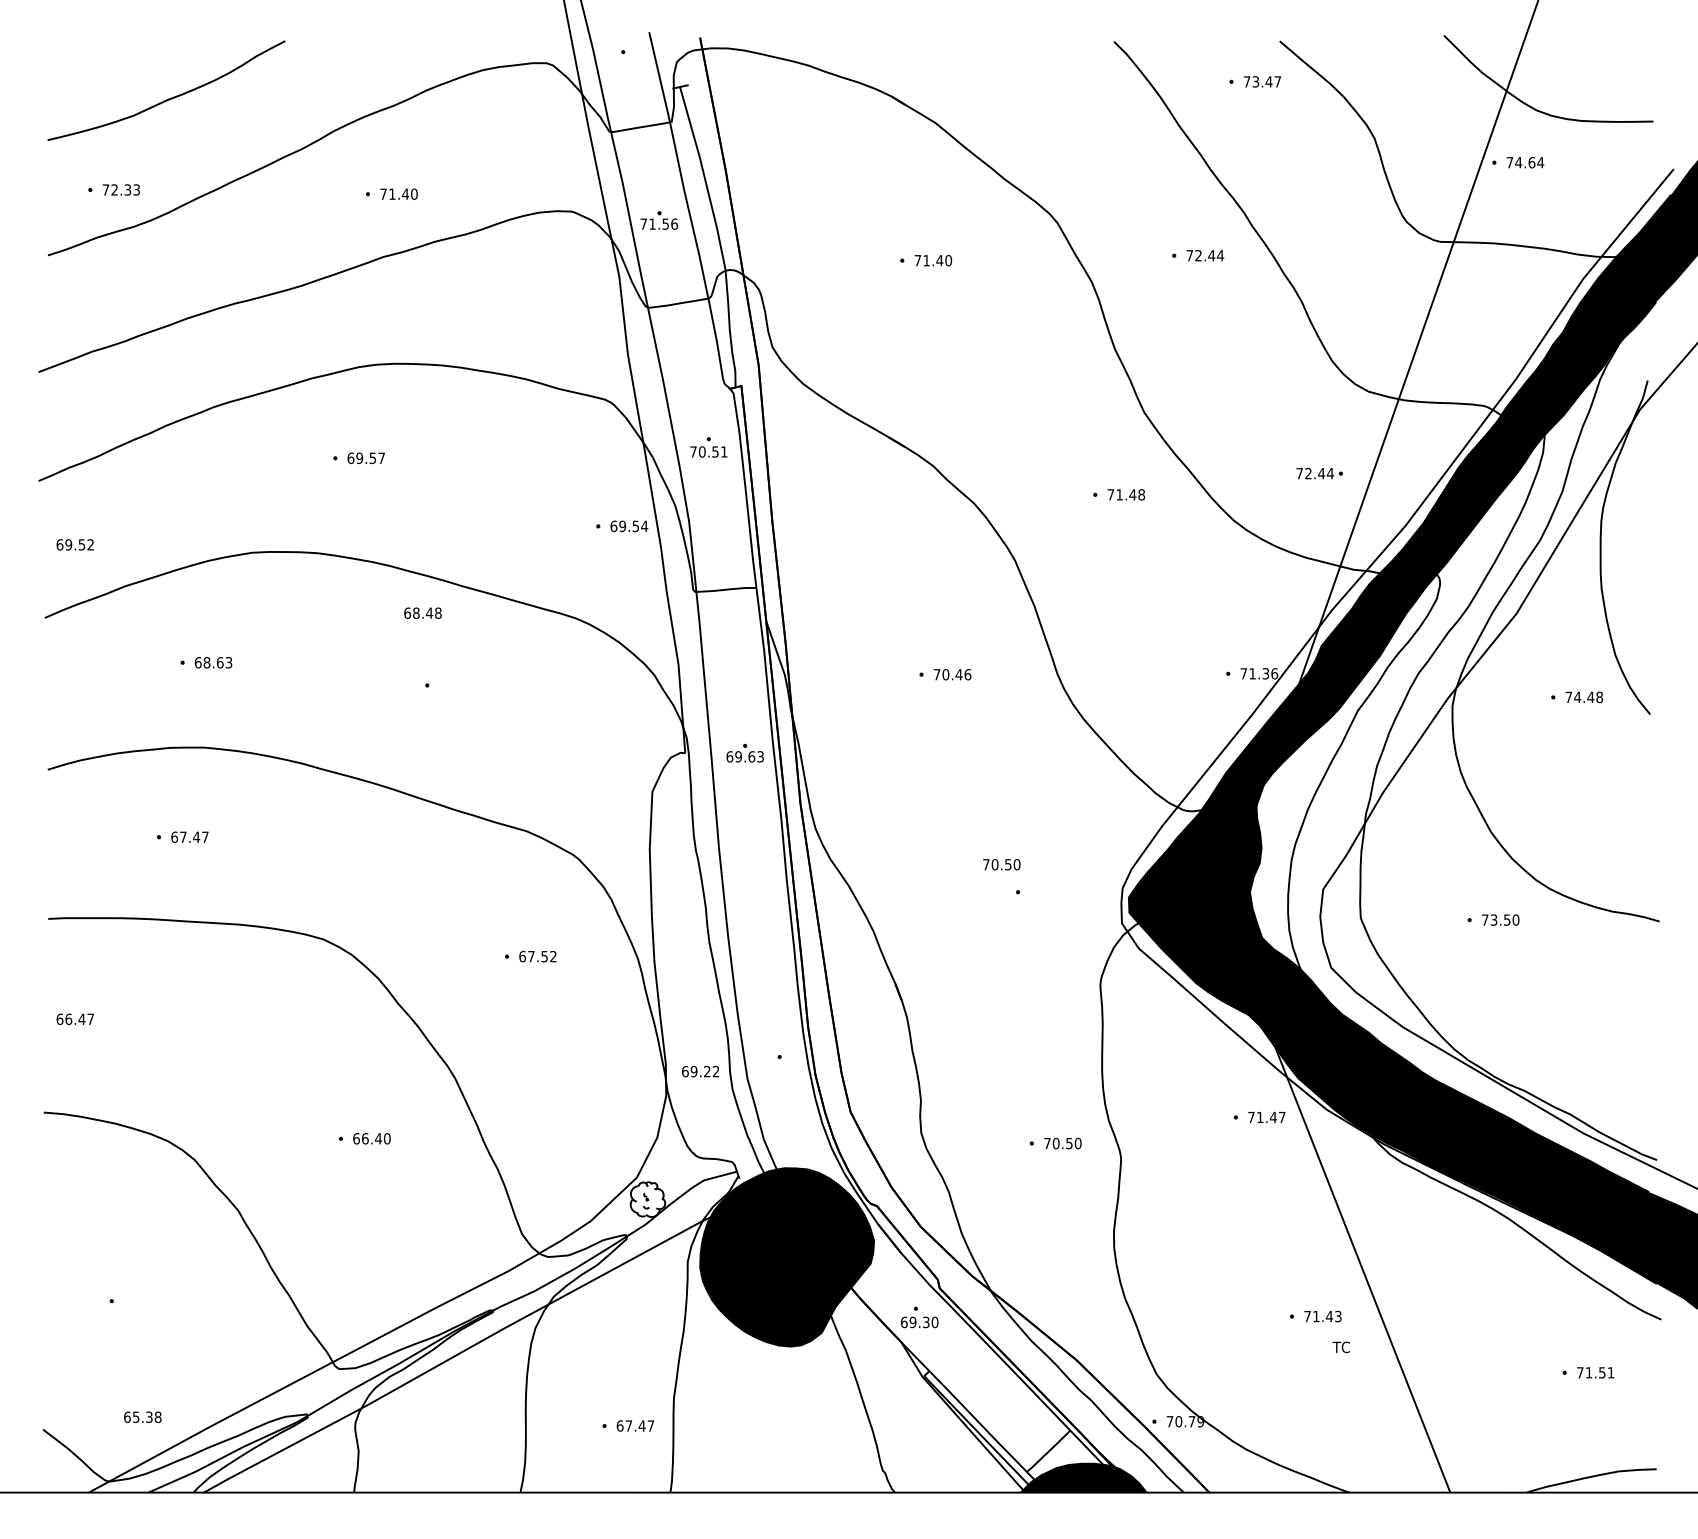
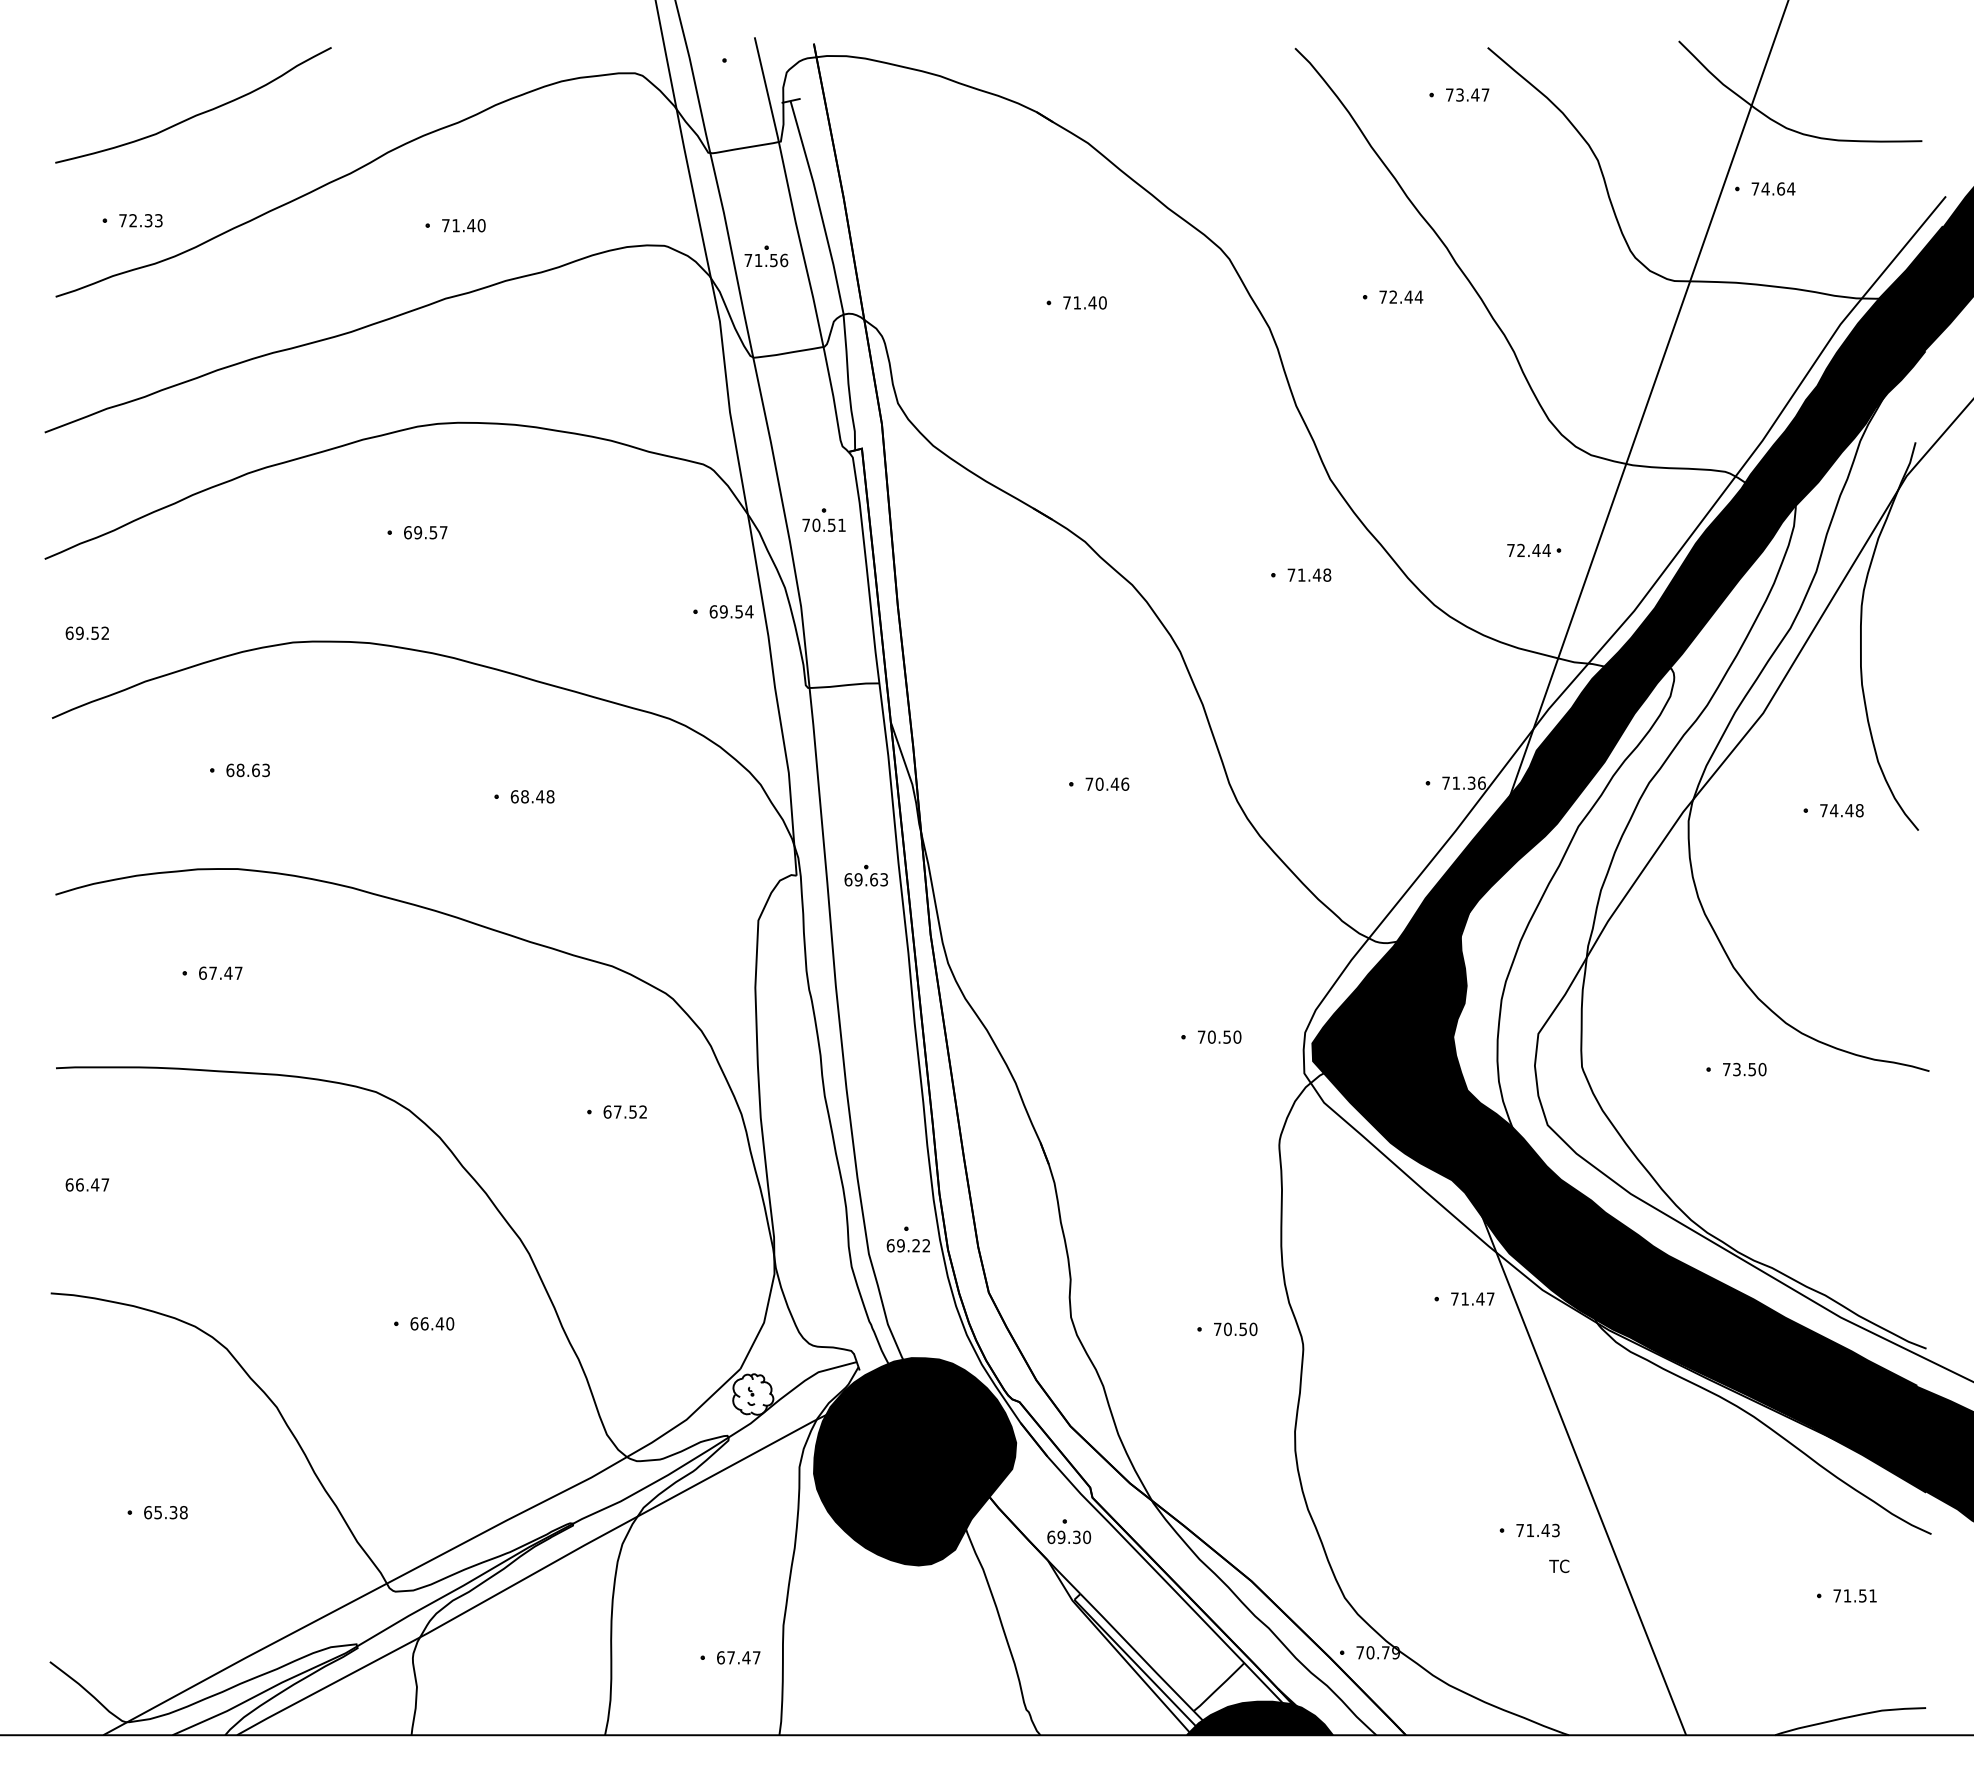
text: (422, 612) -> (532, 796), moved
text: (1001, 864) -> (1219, 1036), moved
text: (699, 1071) -> (907, 1245), moved
text: (142, 1417) -> (165, 1512), moved

